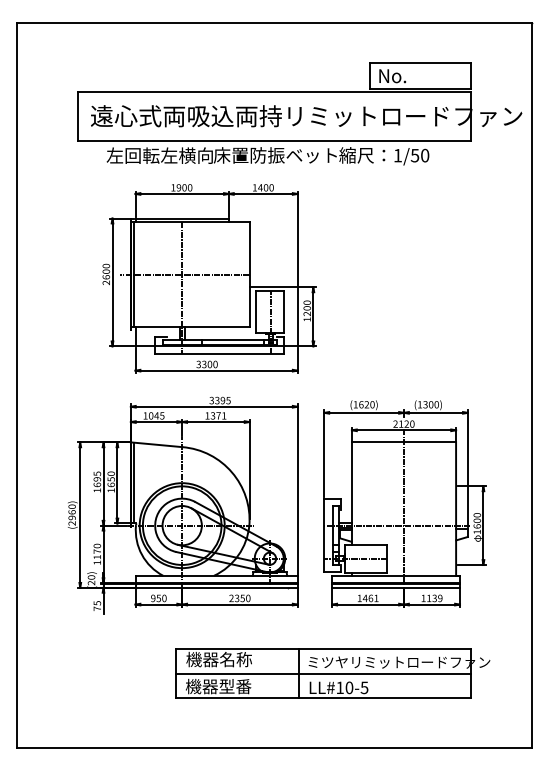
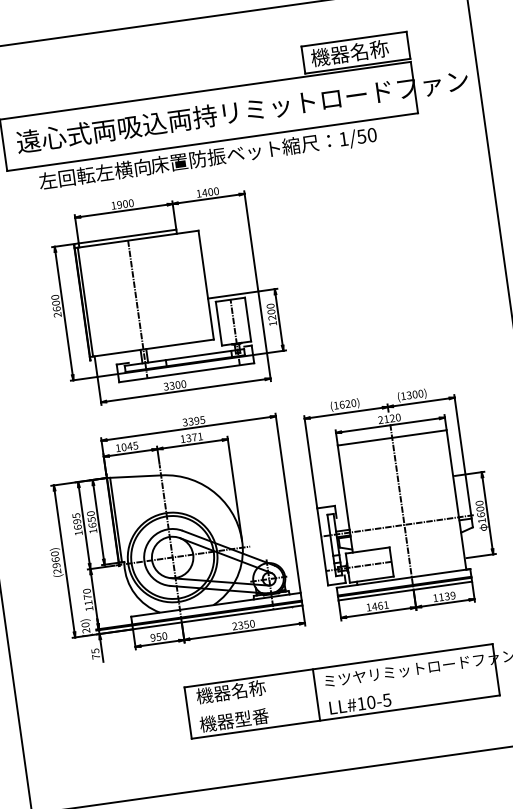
text: (414, 75) -> (349, 52), No. -> 機器名称
line: (184, 274) -> (138, 294), removed
line: (323, 673) -> (342, 691), removed

